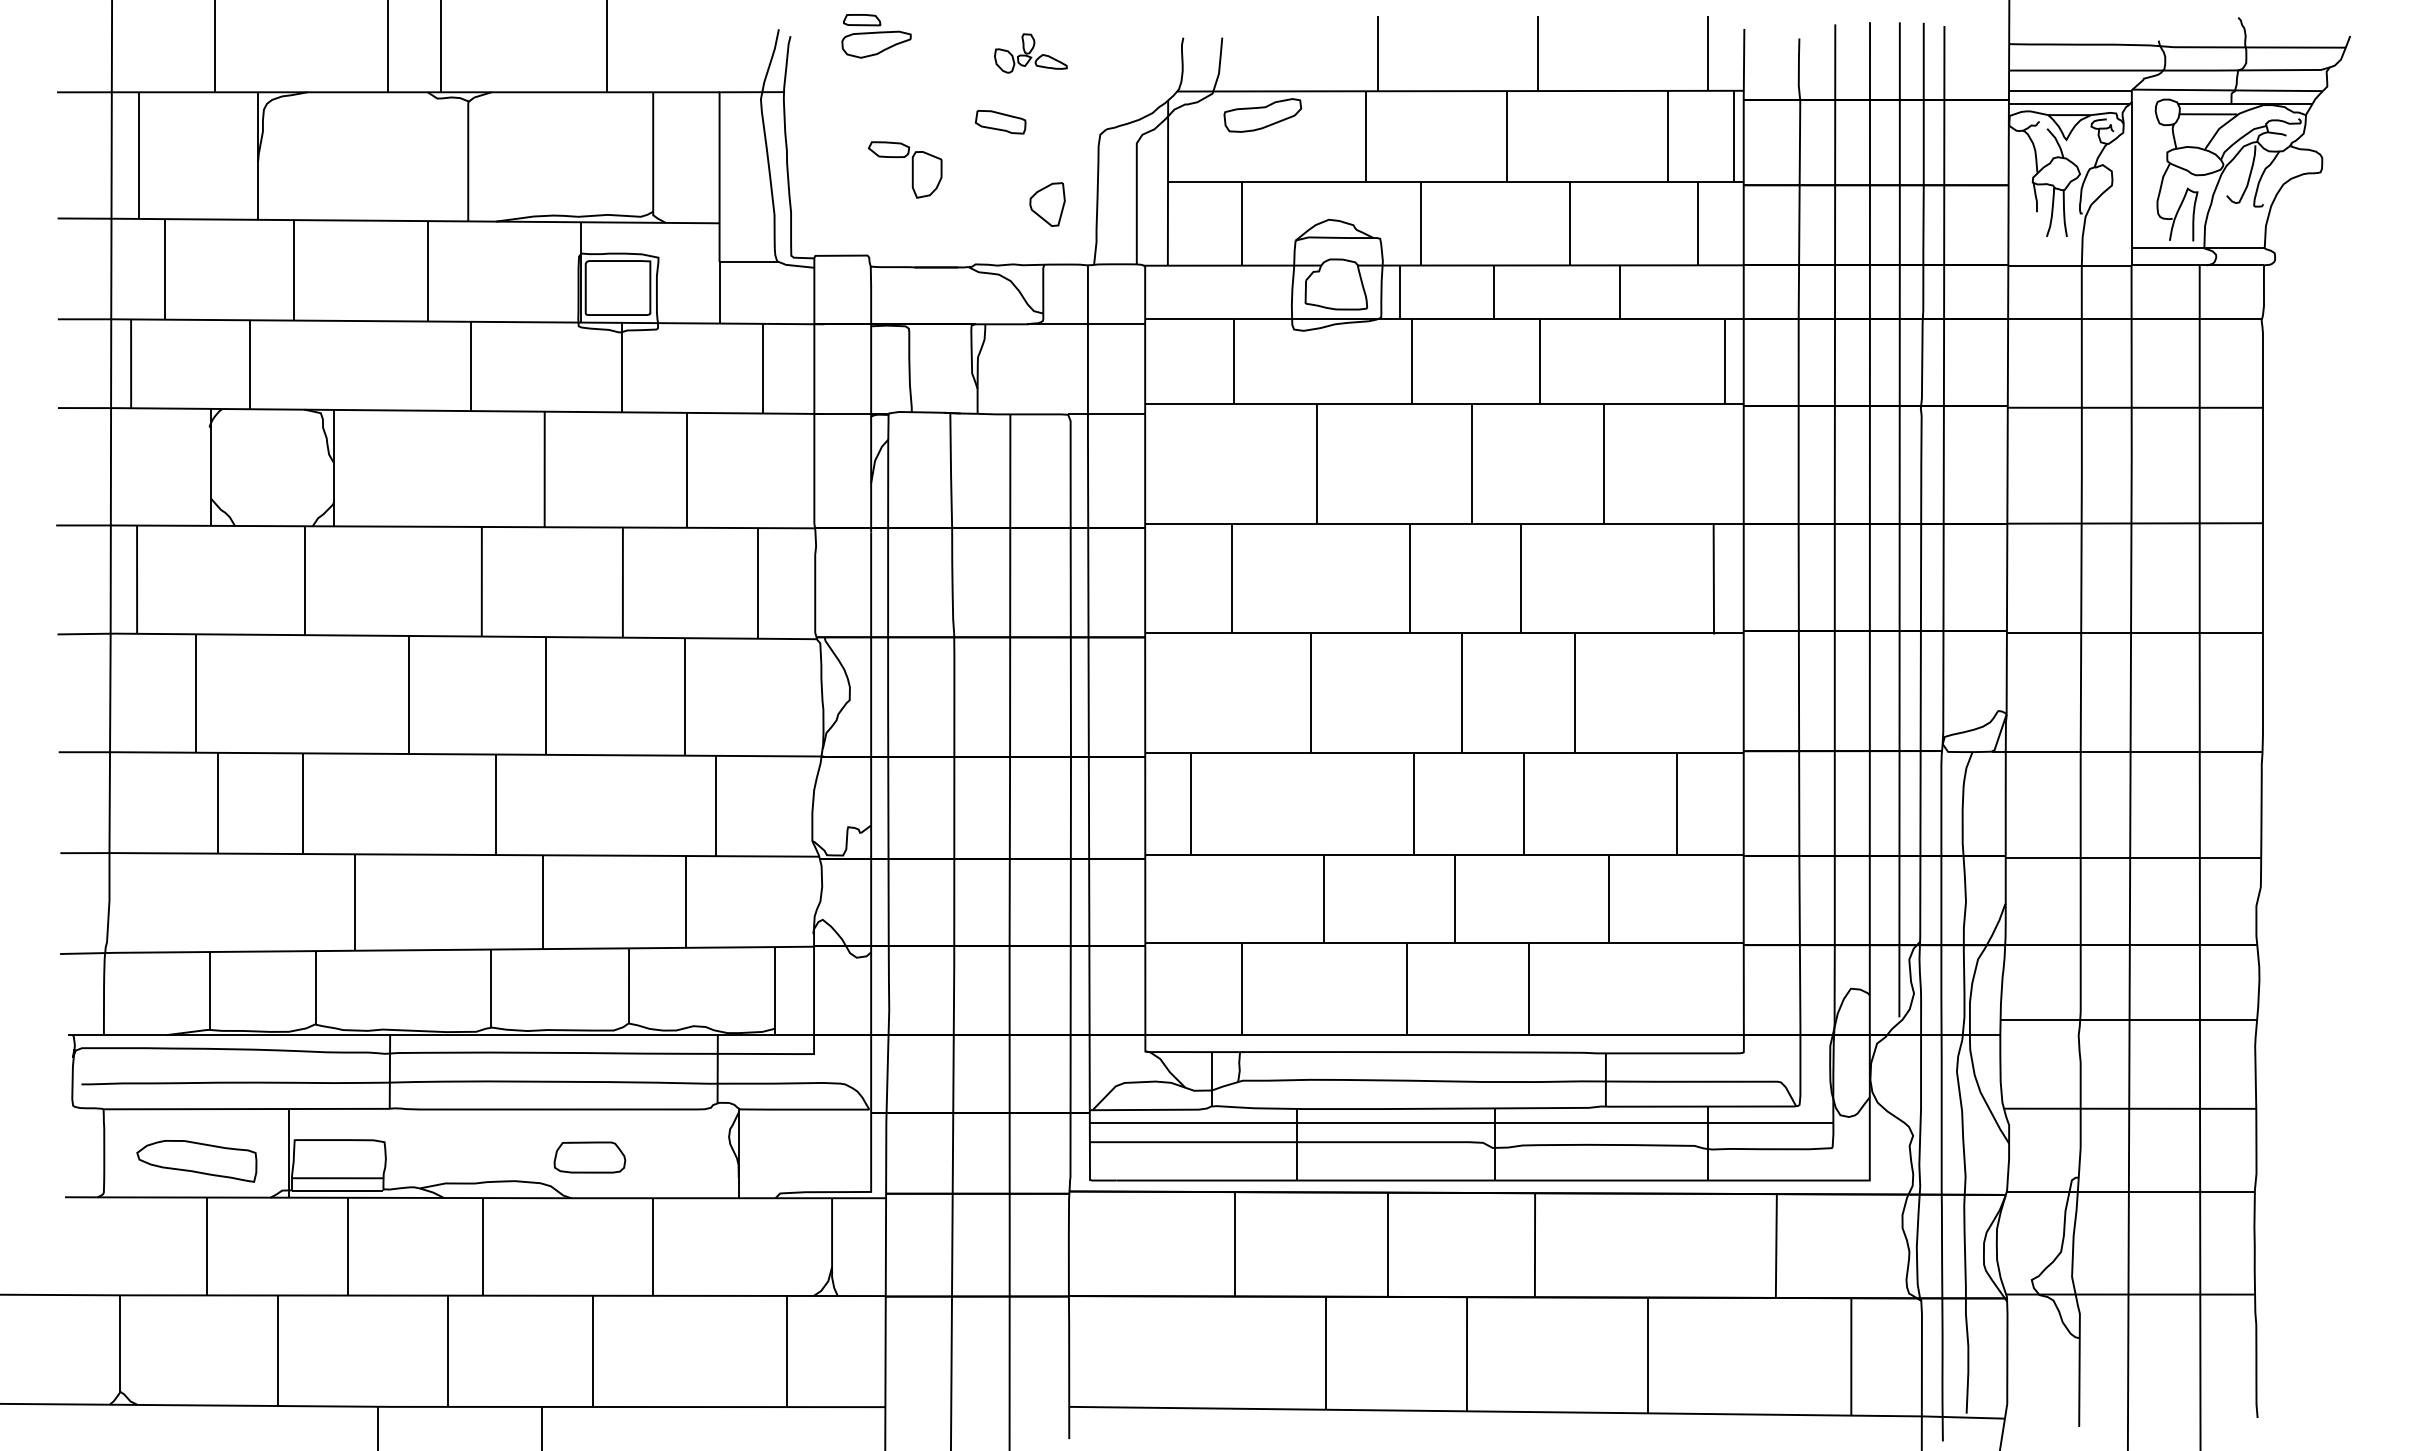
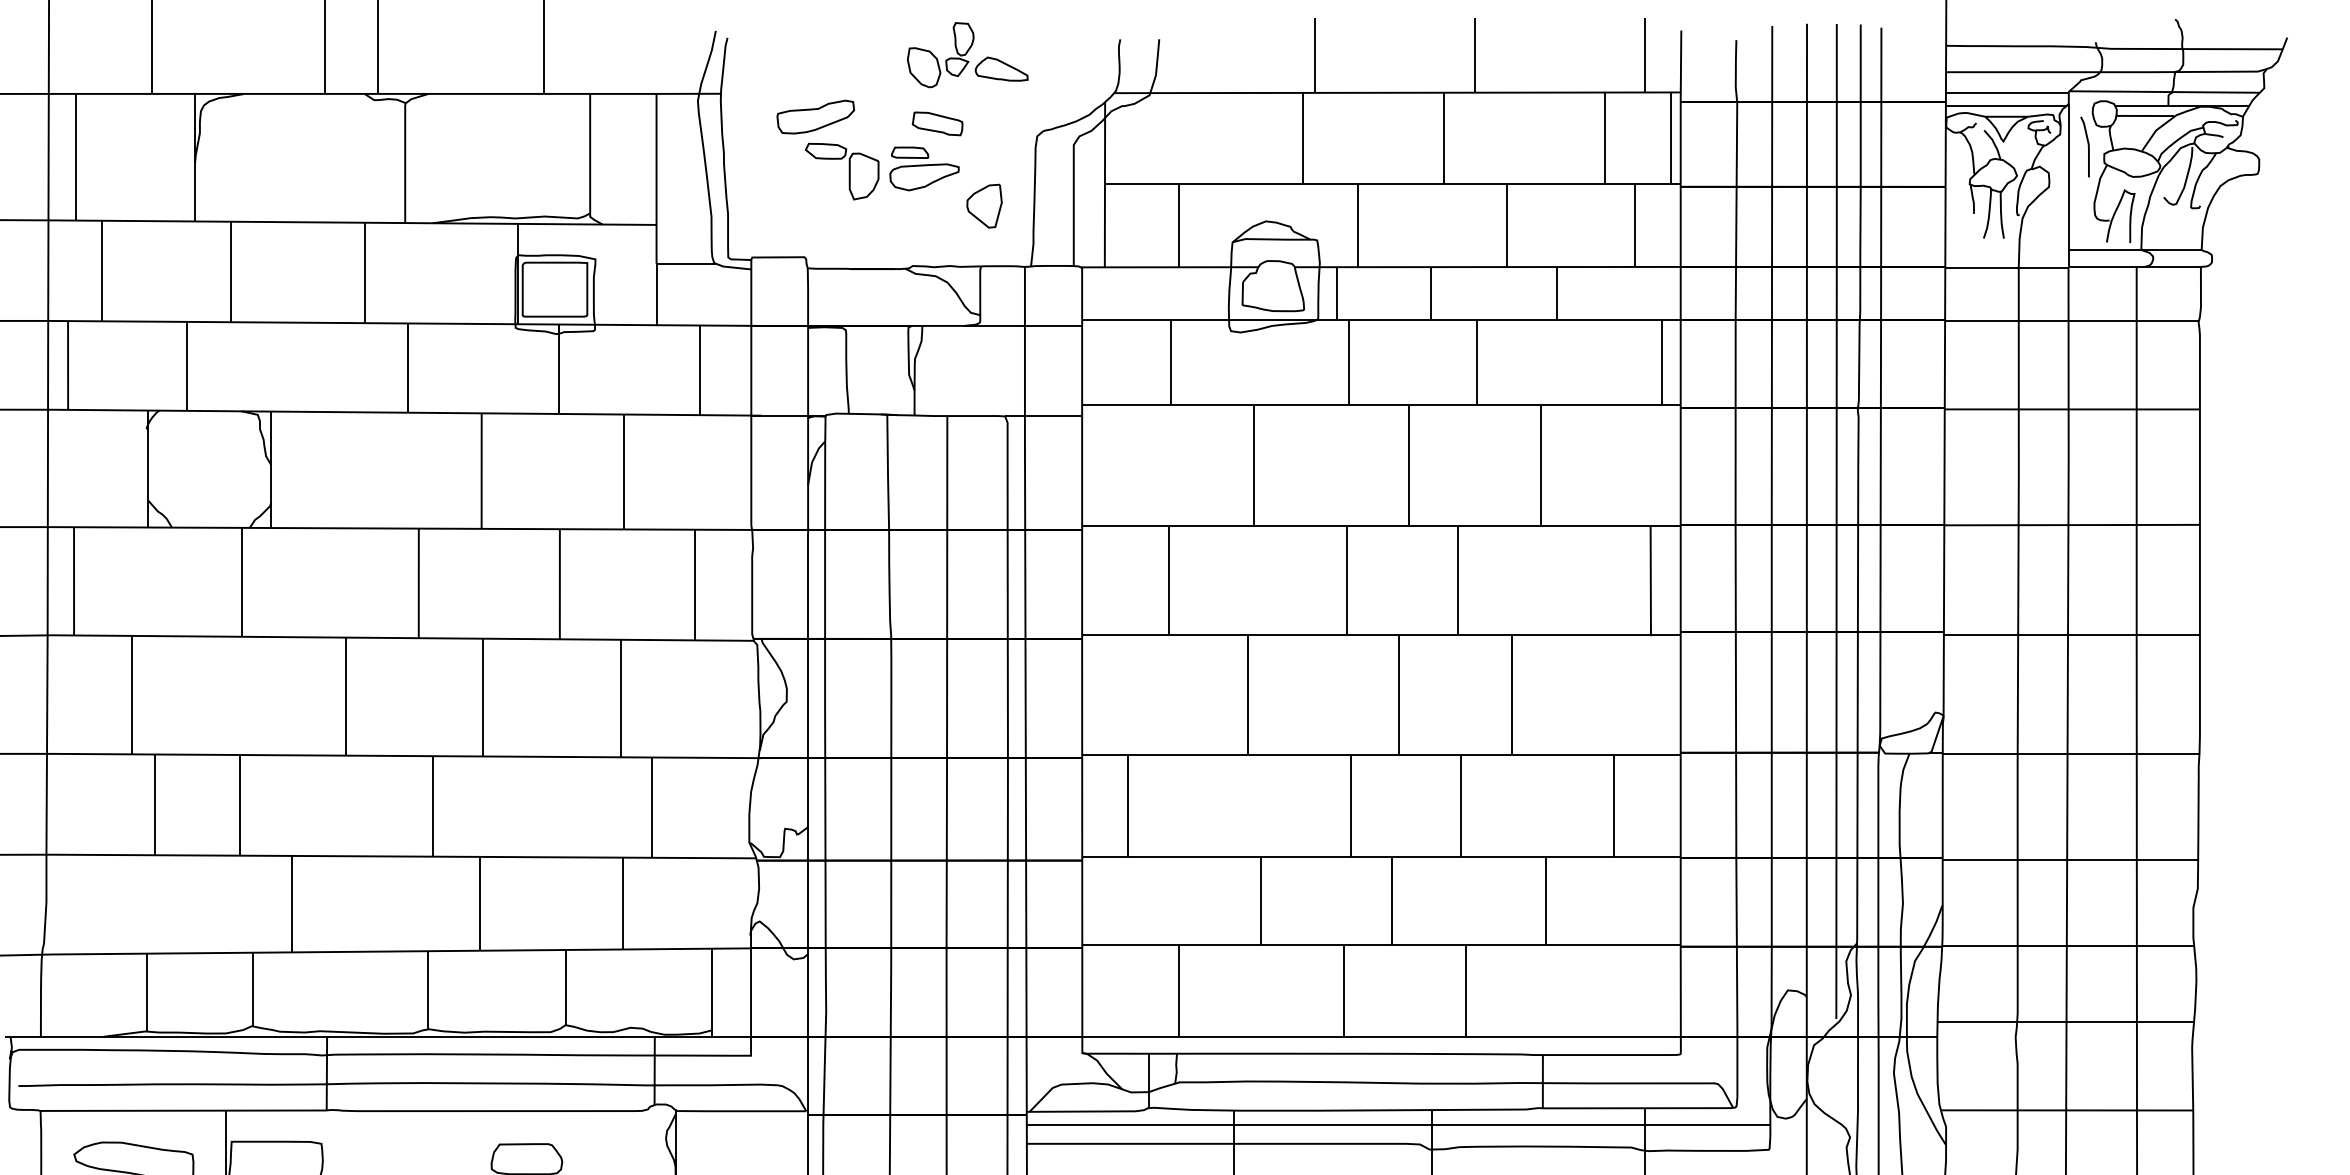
part: (876, 36) -> (924, 169), moved
part: (1030, 53) -> (967, 55), size x1.67
part: (1262, 115) -> (815, 117), moved
curve: (2150, 144) -> (2087, 146), added

